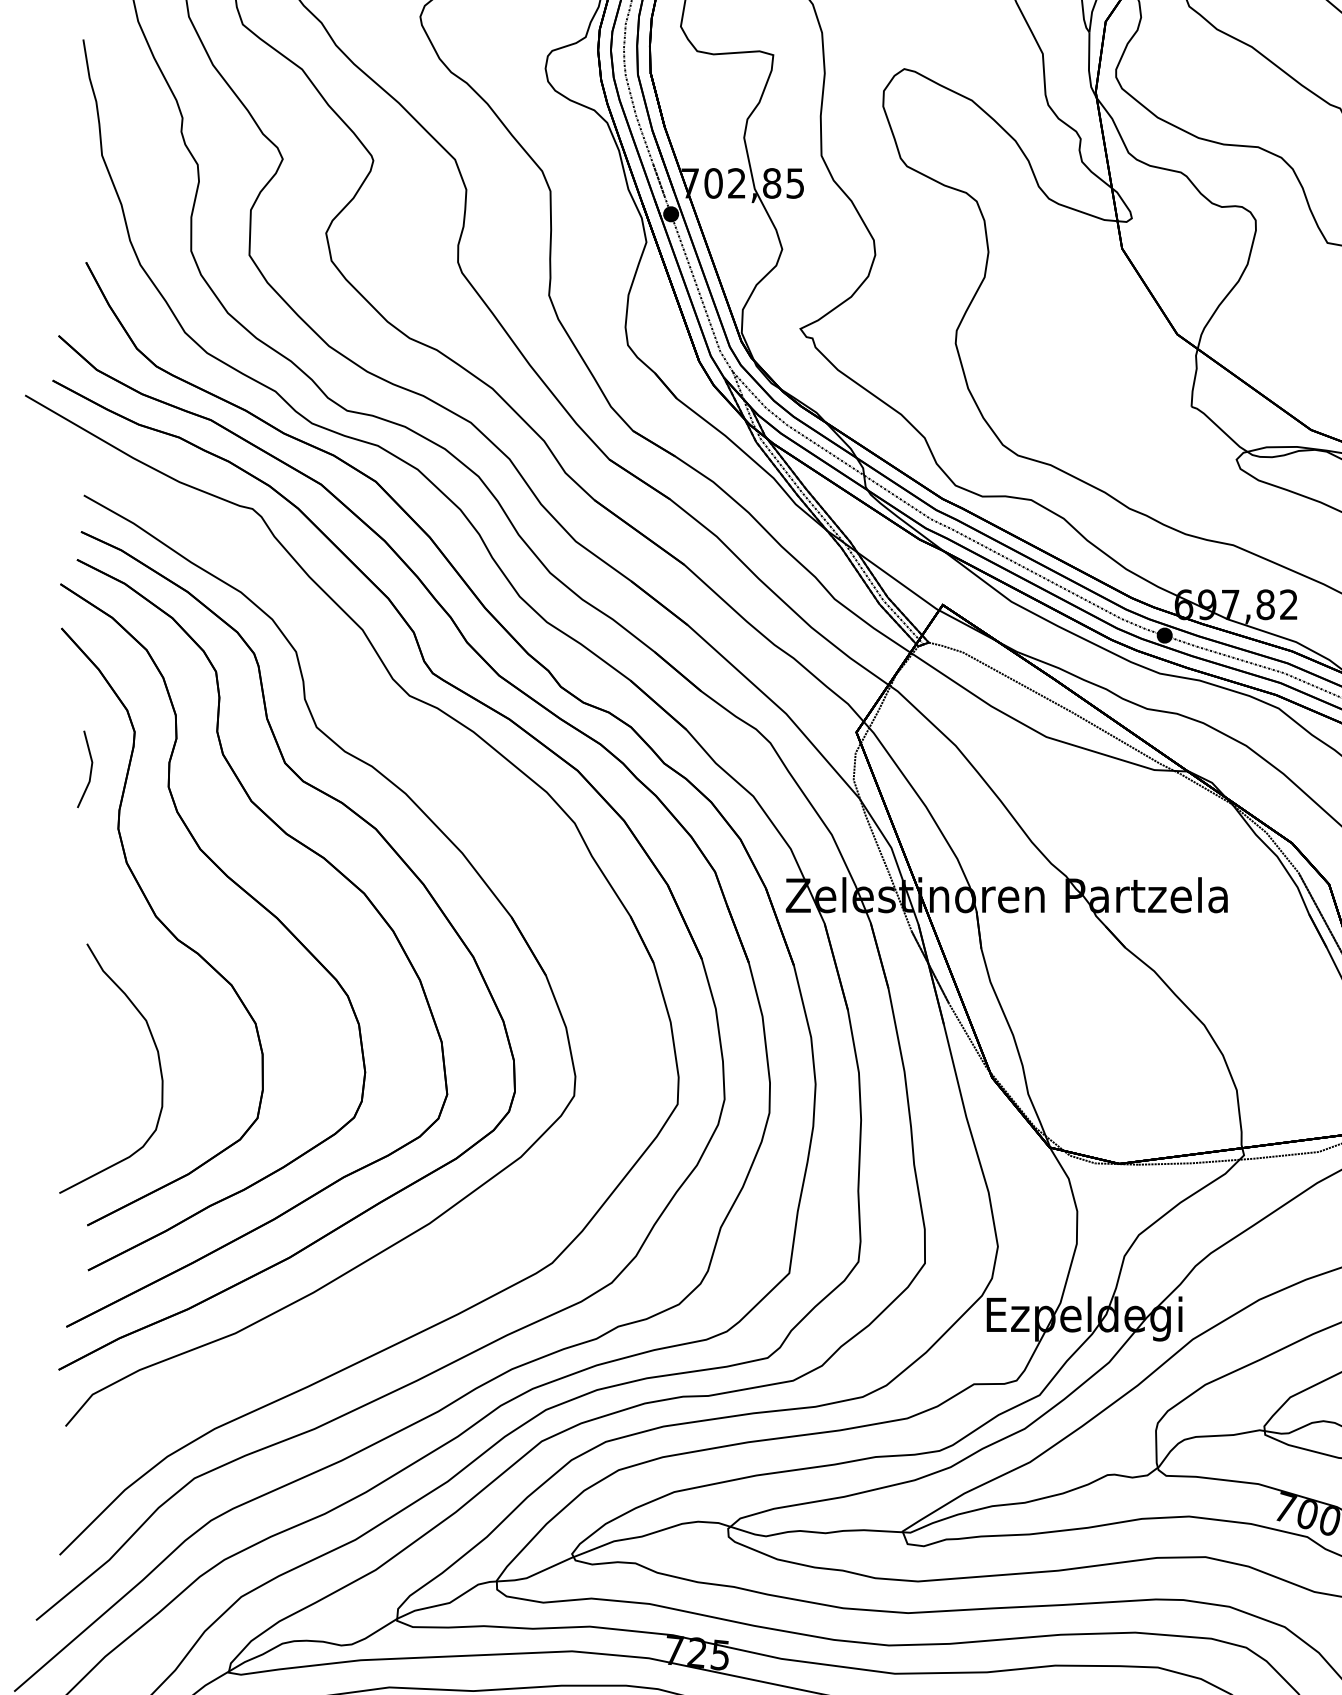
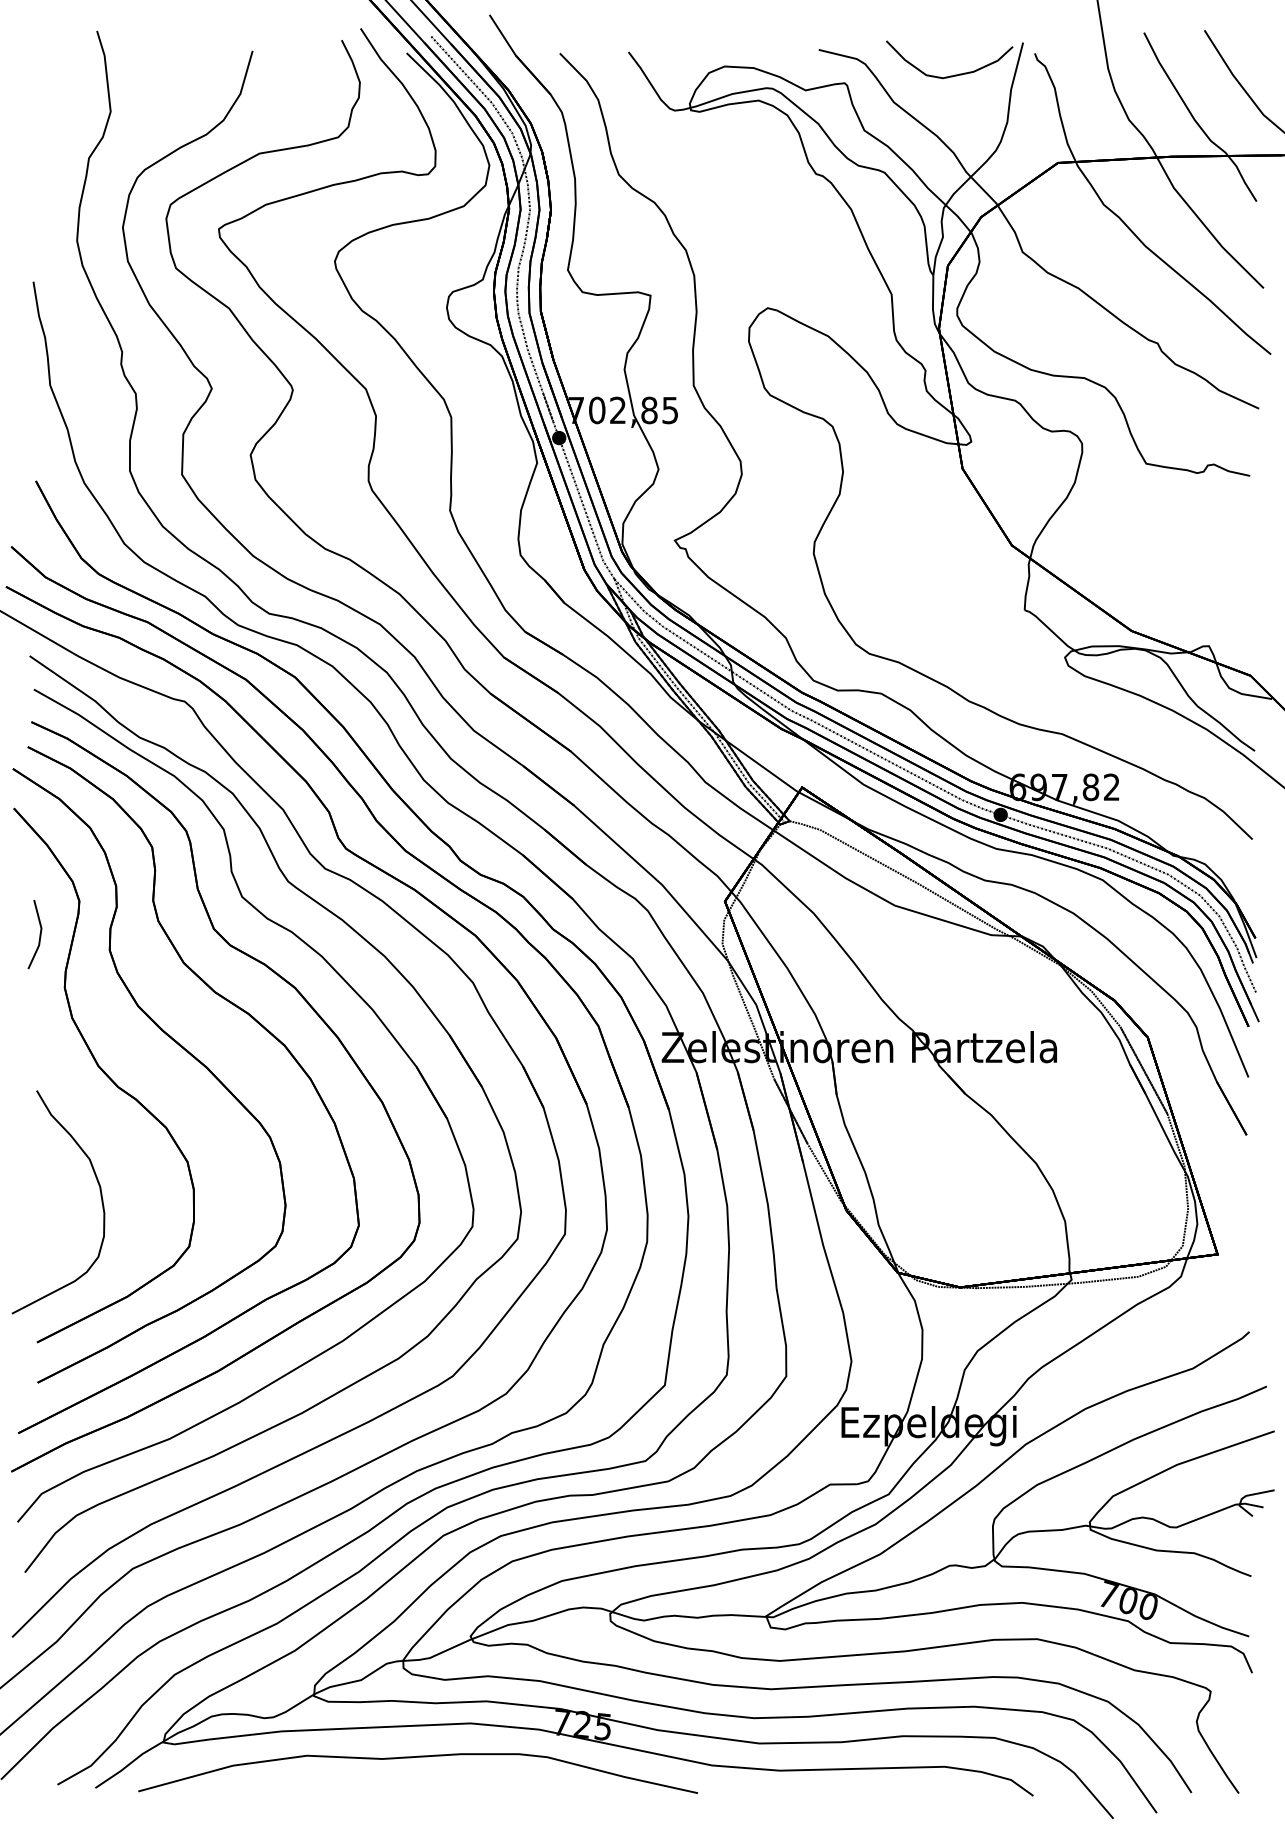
part: (518, 844) -> (422, 1001), added

